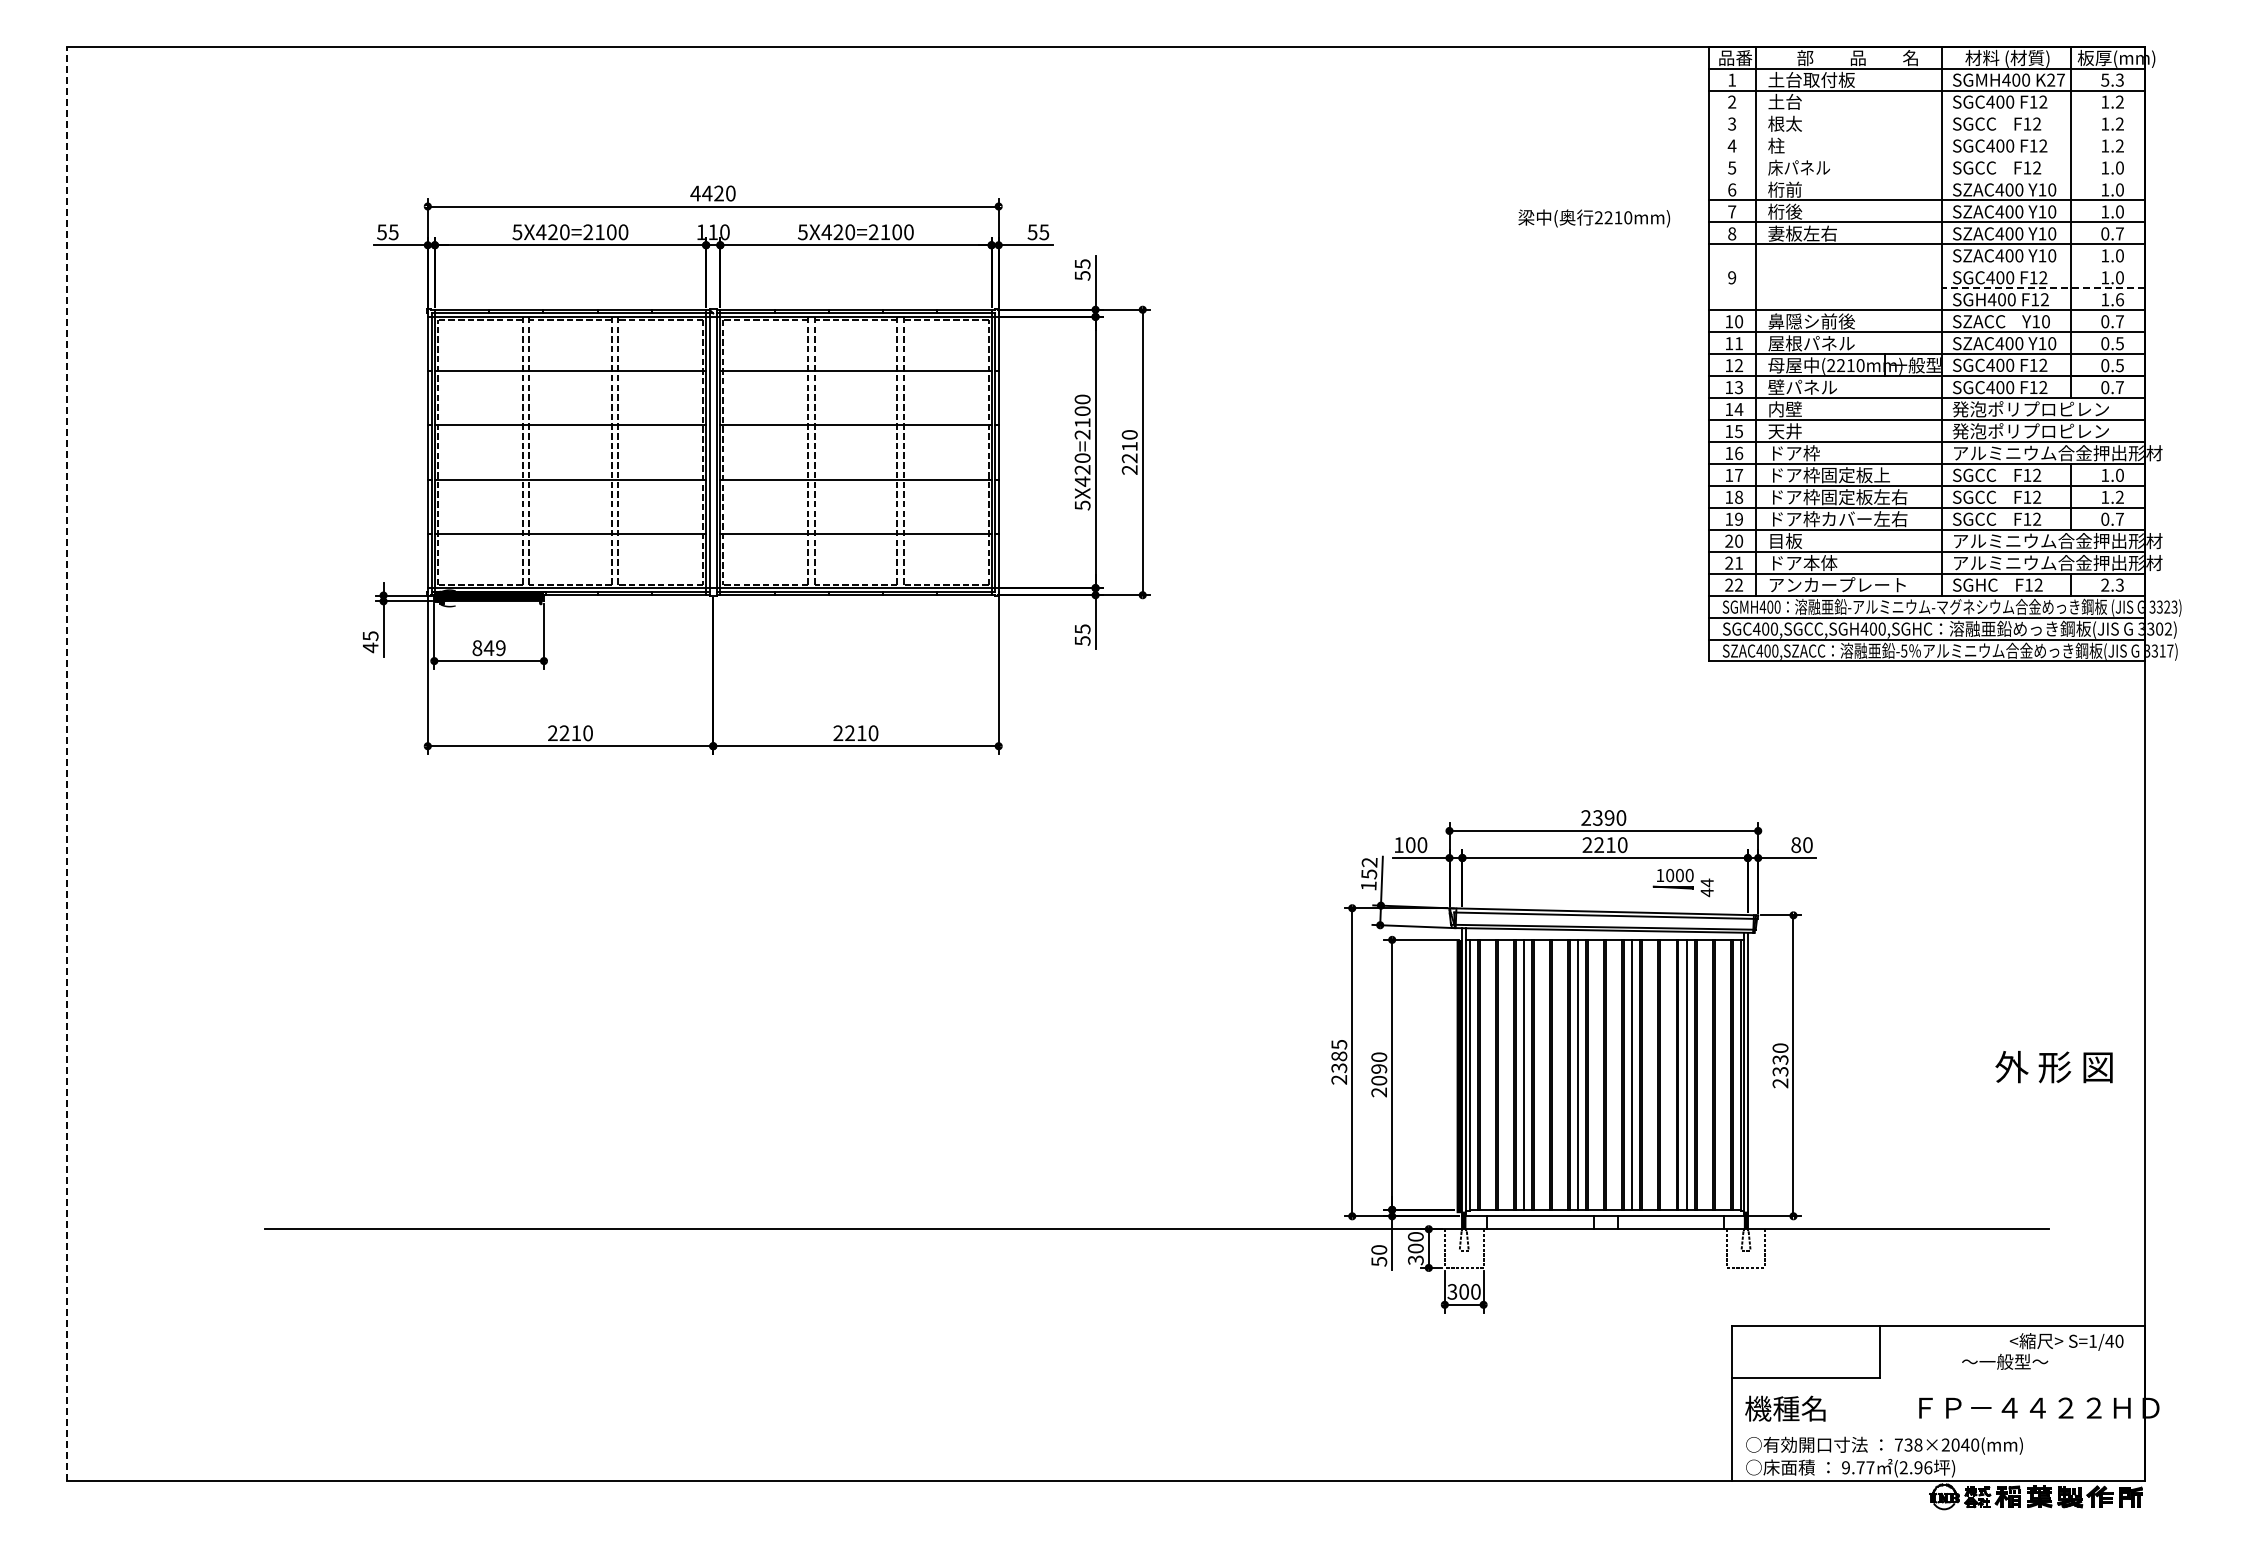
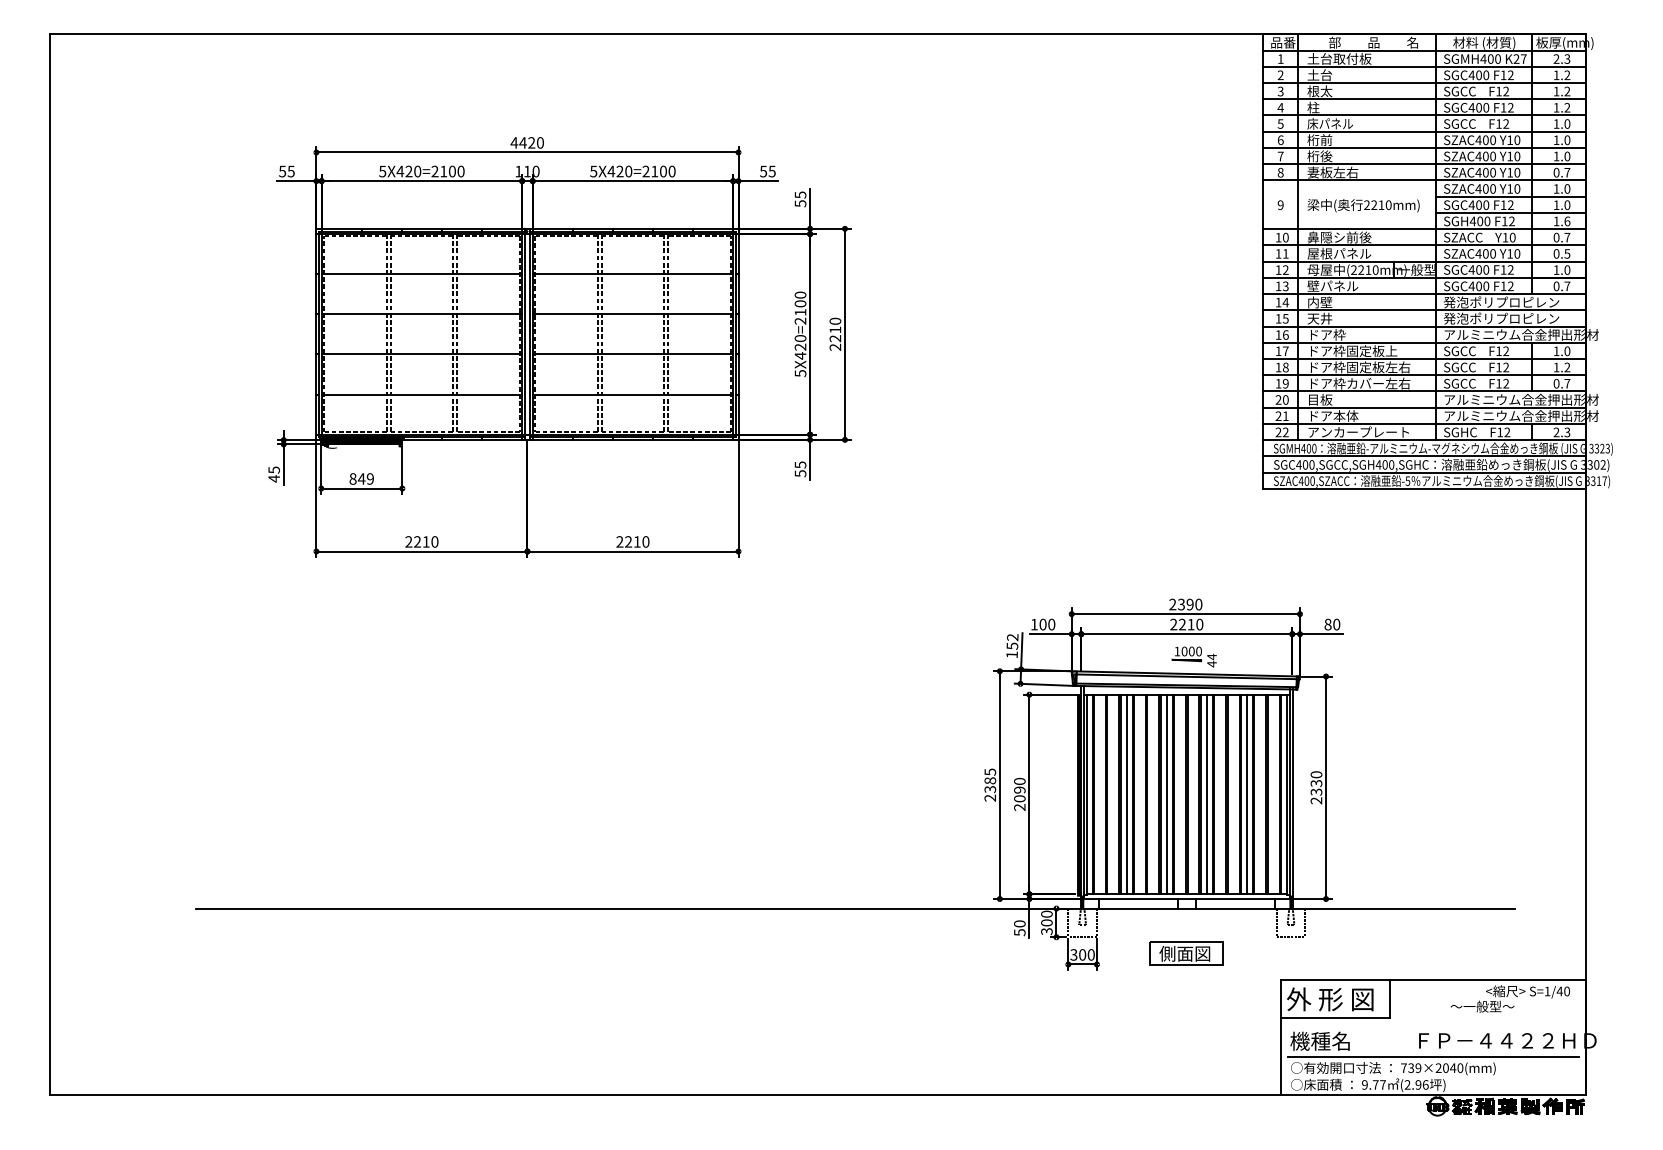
text: (2105, 79) -> (1556, 58), 5.3 -> 2.3
line: (1926, 112) -> (1424, 82), added
line: (1926, 134) -> (1424, 99), added
line: (1926, 156) -> (1424, 115), added
line: (1926, 178) -> (1424, 131), added
text: (1594, 218) -> (1363, 205), moved
line: (2043, 266) -> (1510, 196), added
line: (2043, 288) -> (1510, 213), dashed -> solid
text: (2112, 365) -> (1561, 270), 0.5 -> 1.0
line: (67, 763) -> (50, 564), dashed -> solid
part: (1682, 882) -> (1193, 656), moved
text: (2053, 1067) -> (1329, 999), moved
part: (1604, 1289) -> (1186, 953), added
line: (1938, 1429) -> (1433, 1056), added
text: (1918, 1444) -> (1418, 1067), 738×2040(mm) -> 739×2040(mm)

